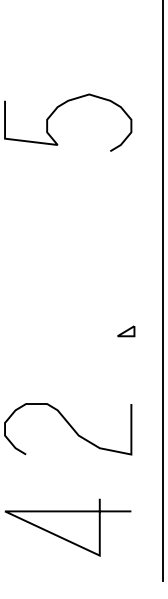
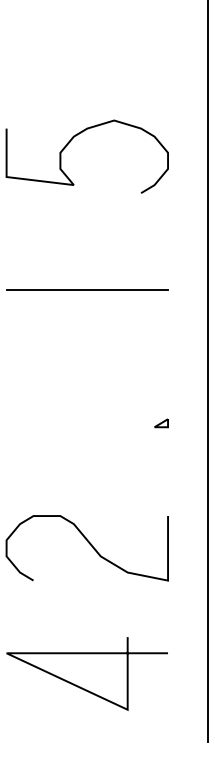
line: (68, 227) -> (87, 290), added
part: (126, 331) -> (161, 423), size x0.62

